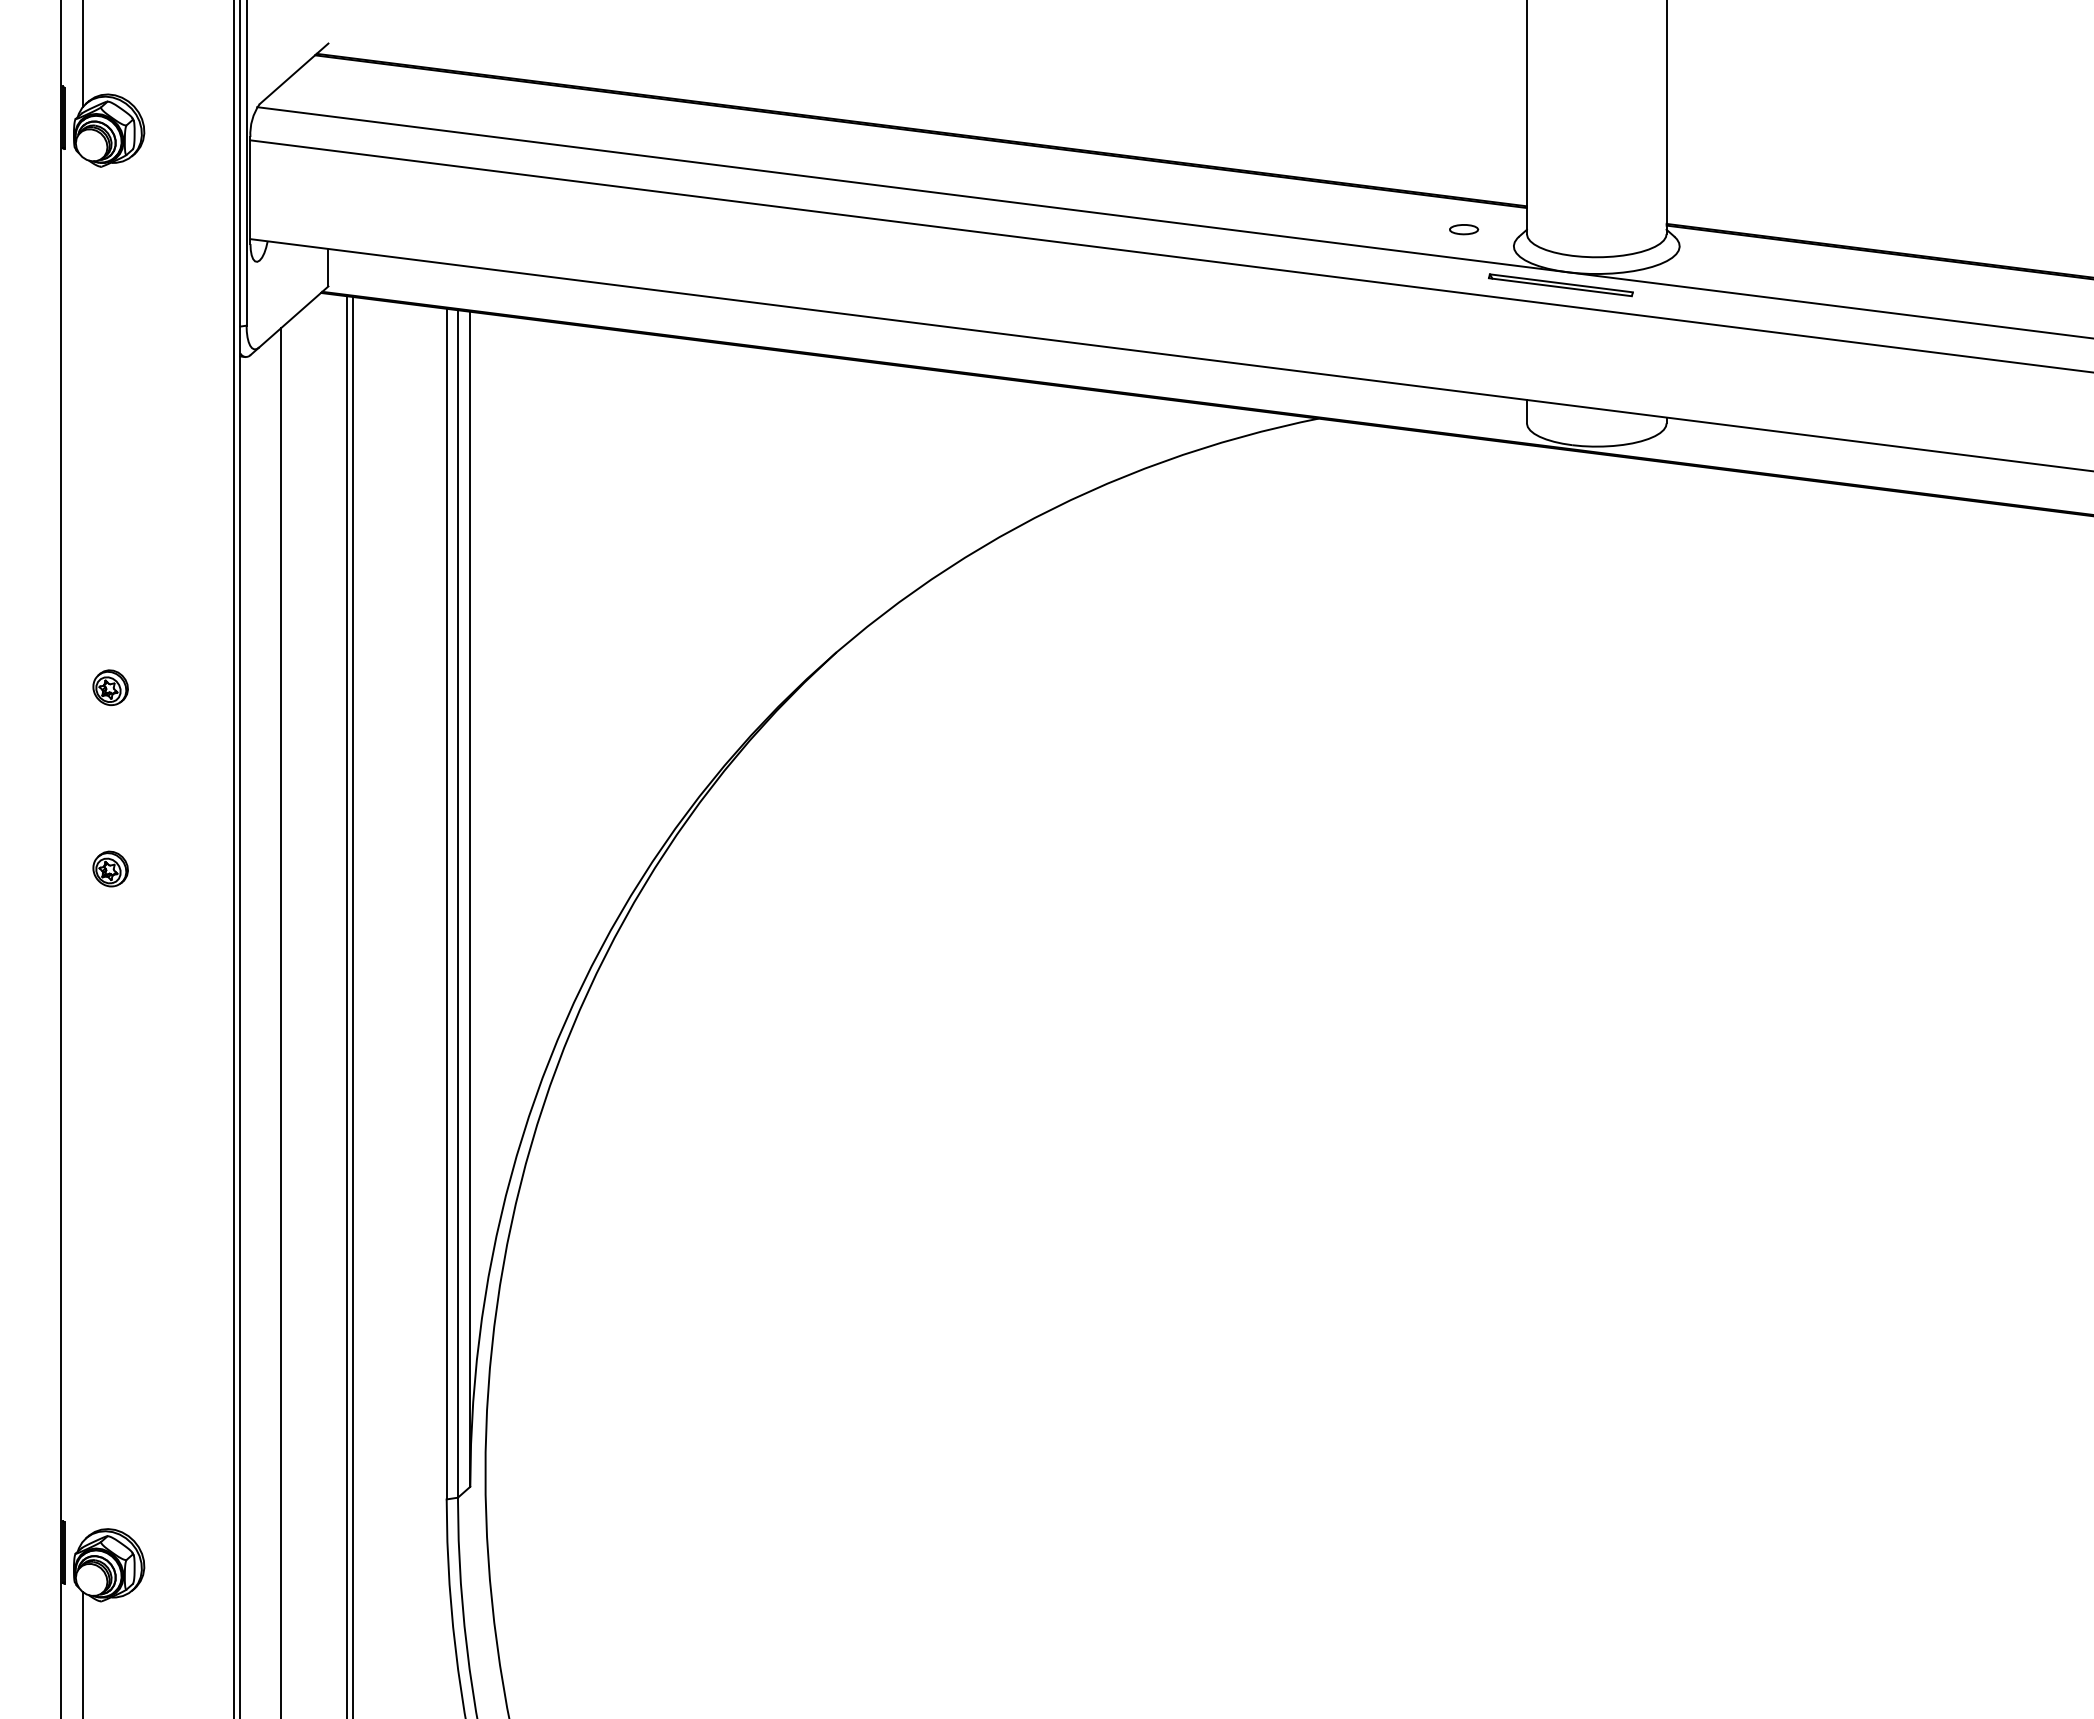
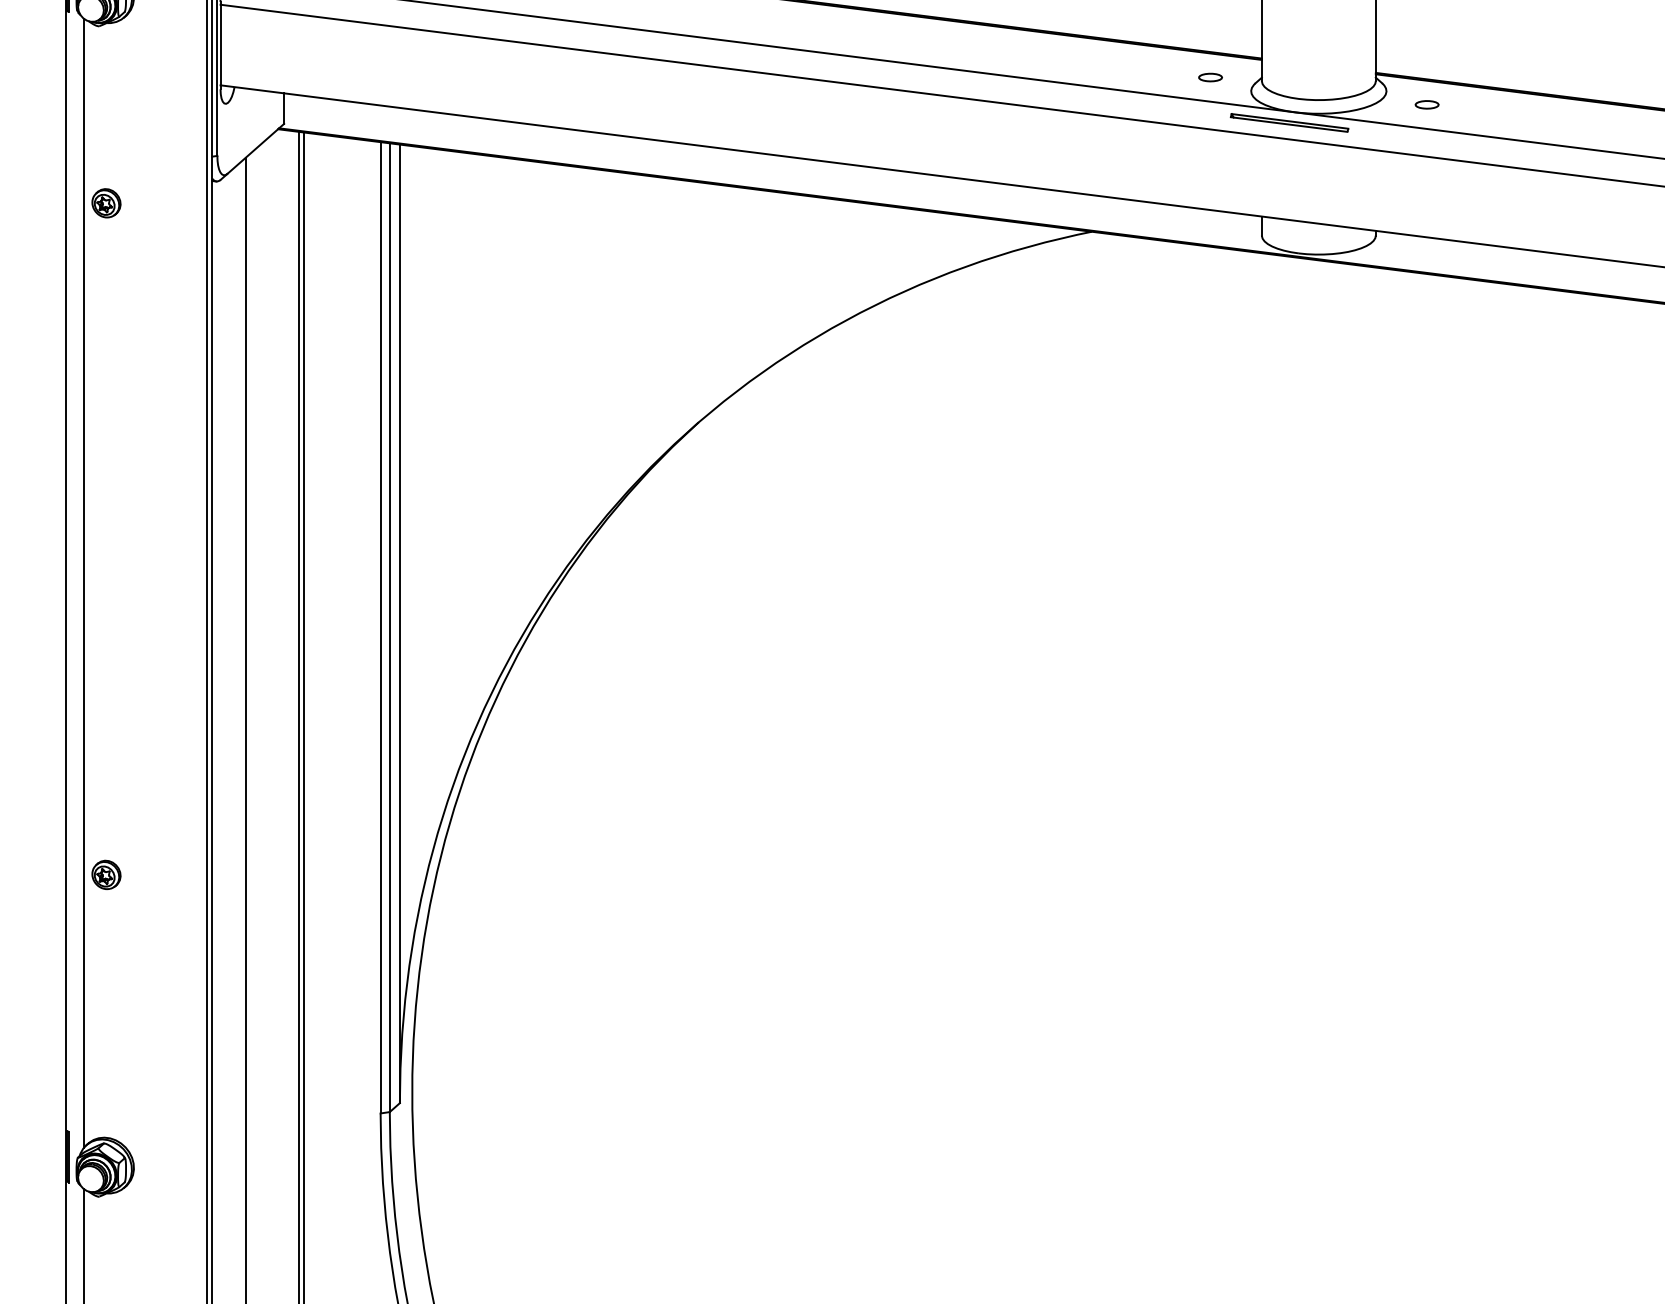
part: (1729, 262) -> (1427, 104), added
part: (110, 687) -> (106, 203), moved
line: (83, 849) -> (84, 583), added
part: (110, 868) -> (106, 874), moved

